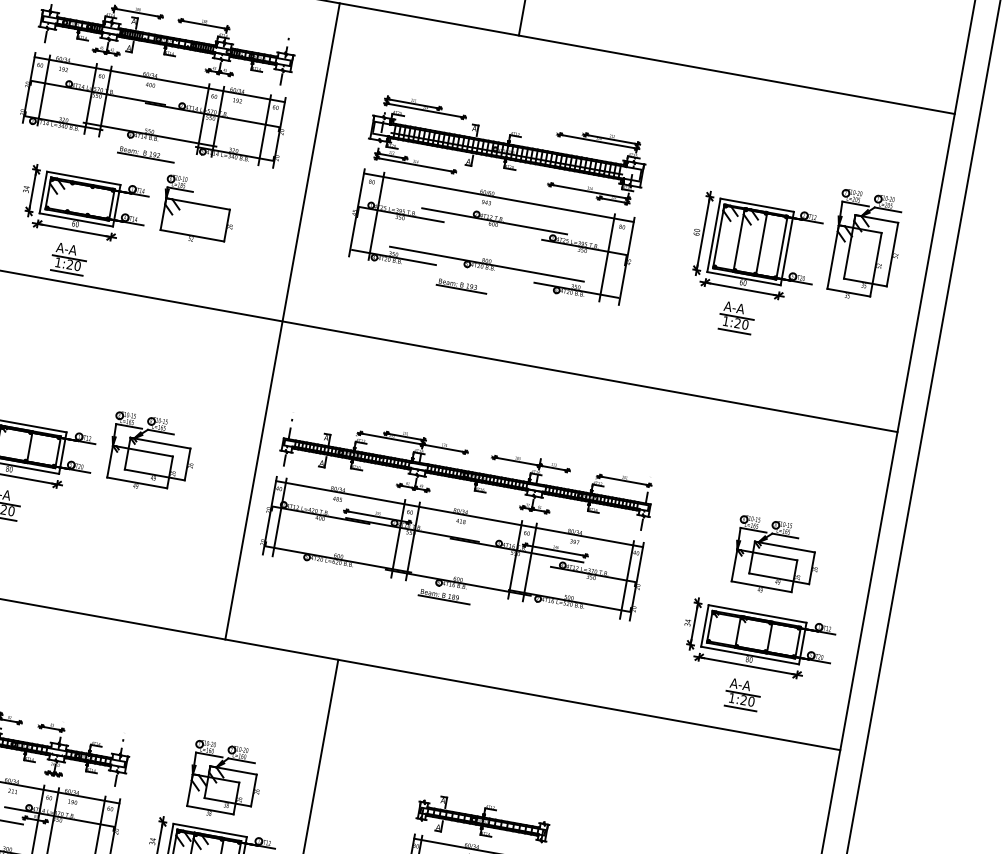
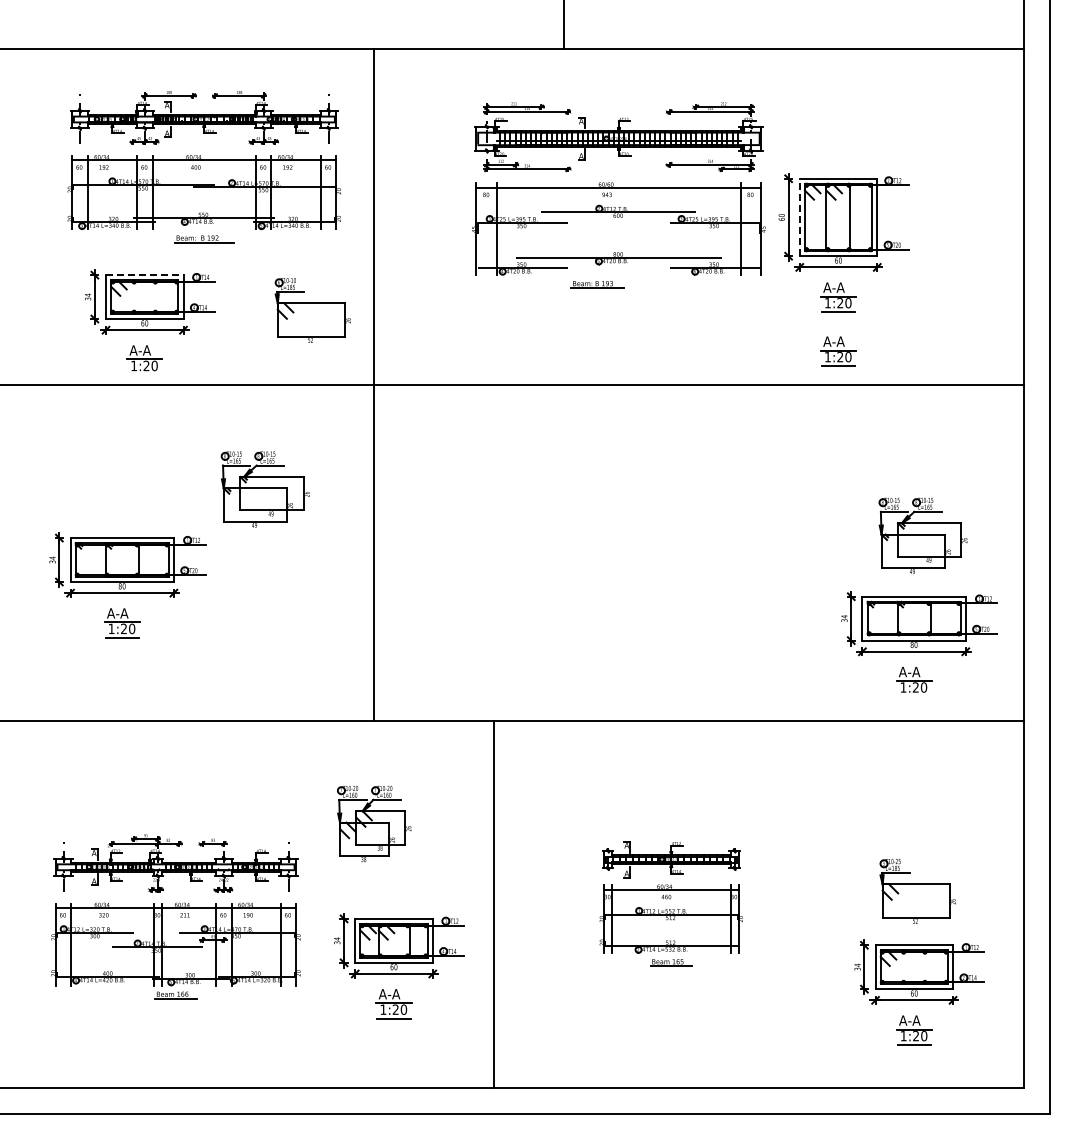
line: (83, 178) -> (144, 275), solid -> dashed
part: (498, 198) -> (618, 188), moved
part: (197, 210) -> (312, 310), moved
line: (713, 235) -> (799, 217), solid -> dashed
part: (865, 246) -> (956, 201), removed
line: (66, 272) -> (144, 374), removed
part: (727, 368) -> (838, 351), added
part: (151, 453) -> (264, 489), moved
part: (457, 521) -> (590, 557), removed
line: (739, 708) -> (913, 696), removed
part: (225, 780) -> (374, 823), moved

